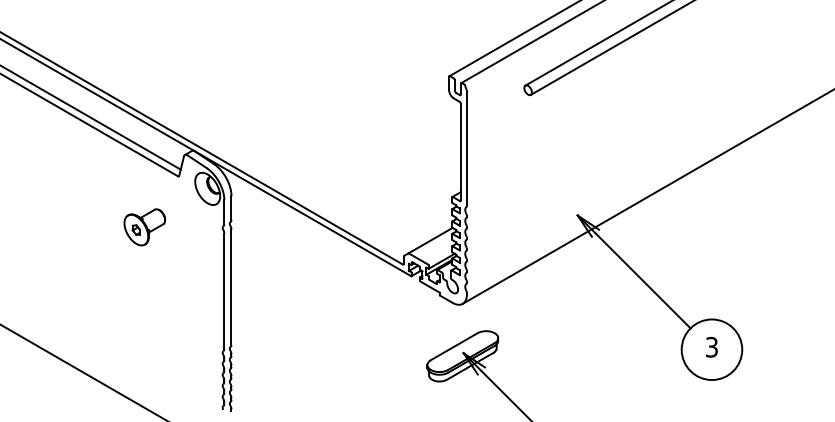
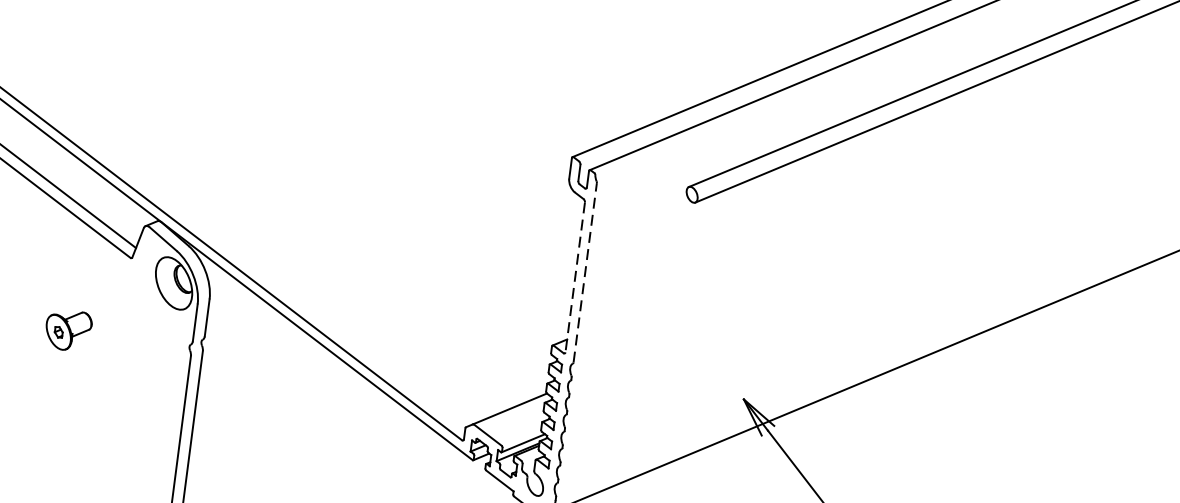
line: (466, 148) -> (584, 272), solid -> dashed
line: (460, 152) -> (574, 277), solid -> dashed
part: (144, 227) -> (68, 330), size x0.7

